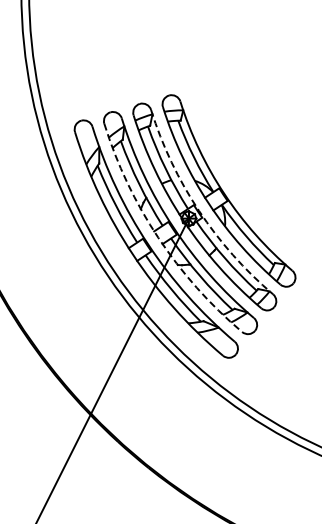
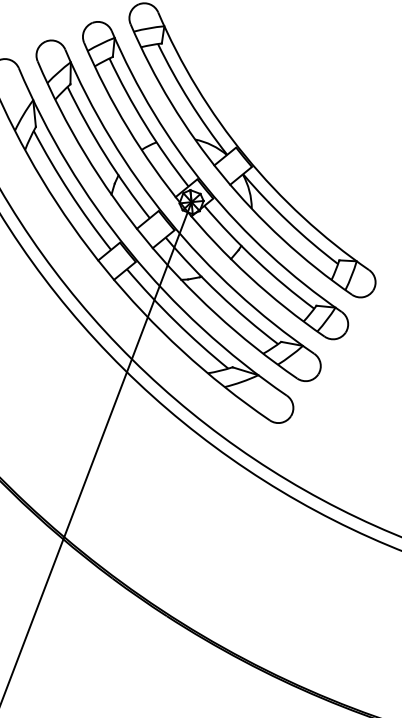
arc: (198, 210) -> (205, 187), dashed -> solid
arc: (158, 237) -> (144, 238), dashed -> solid

